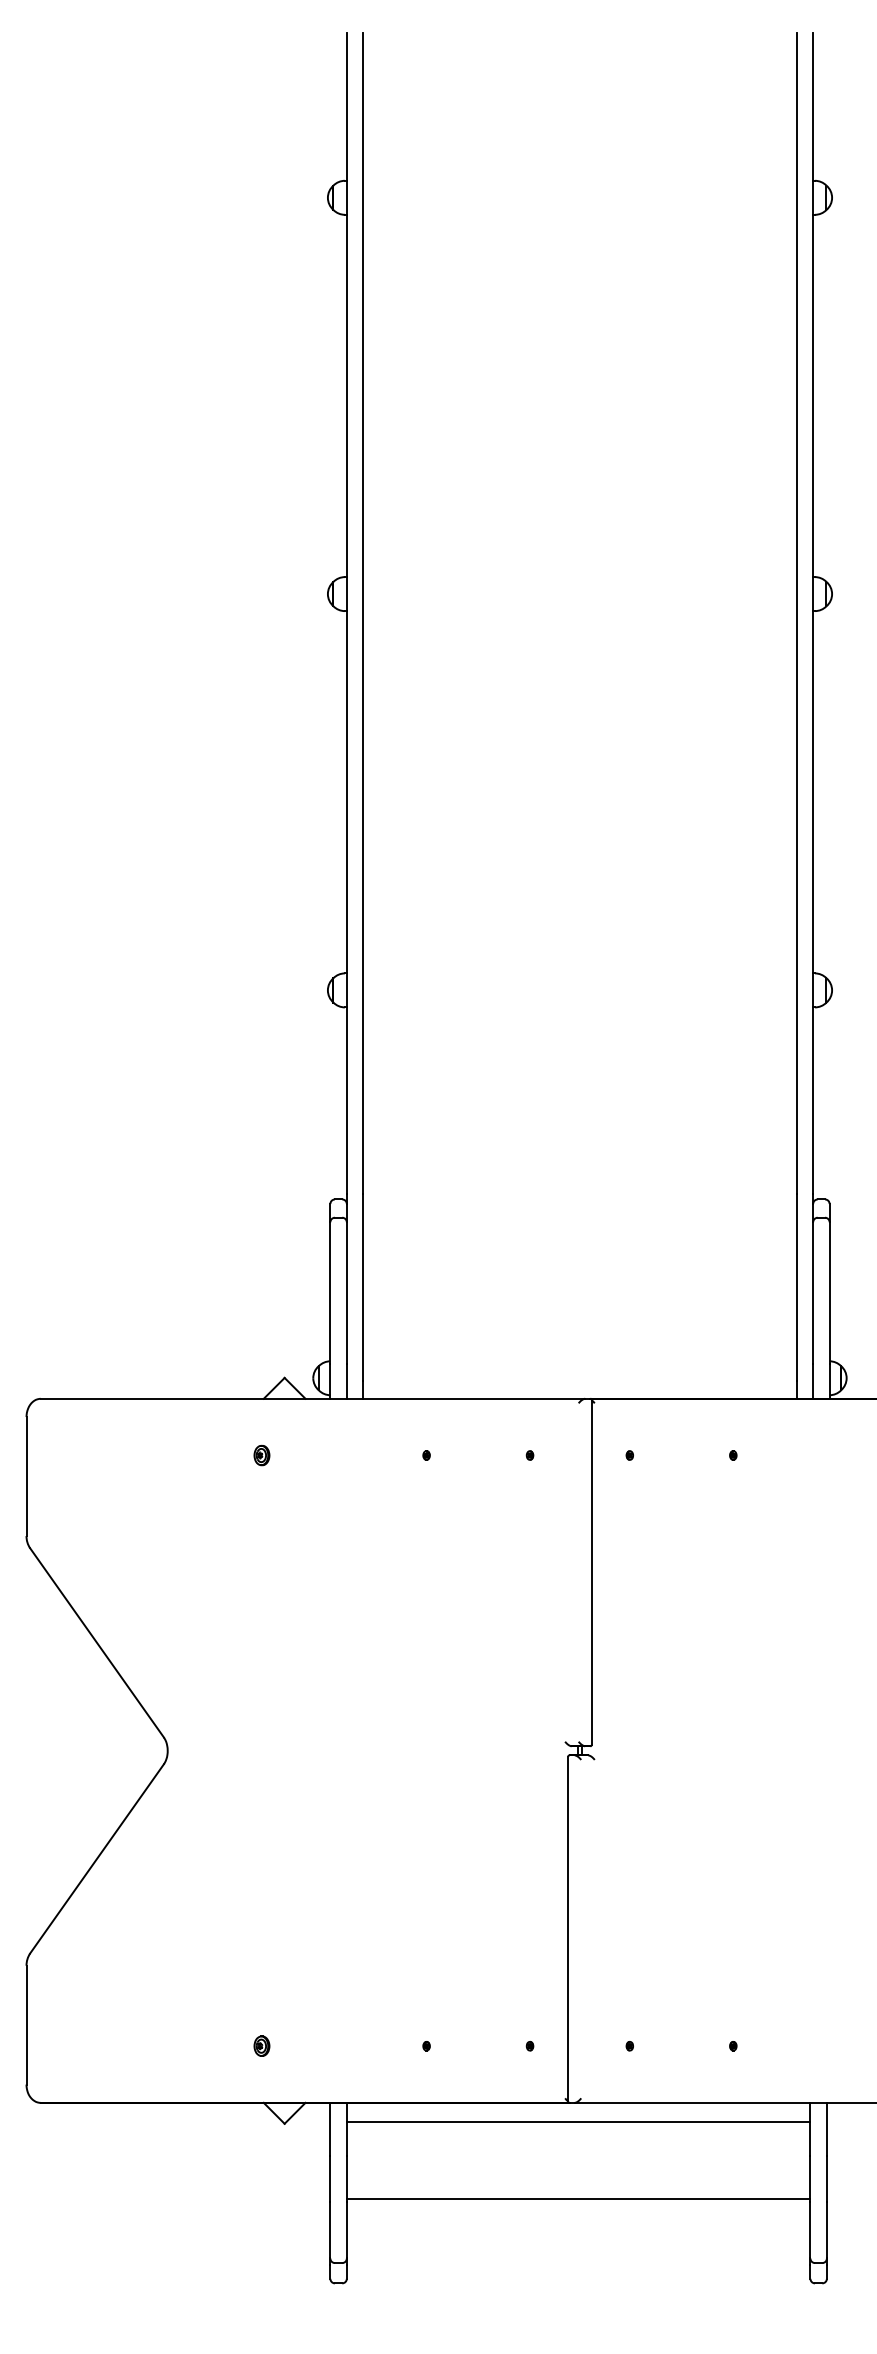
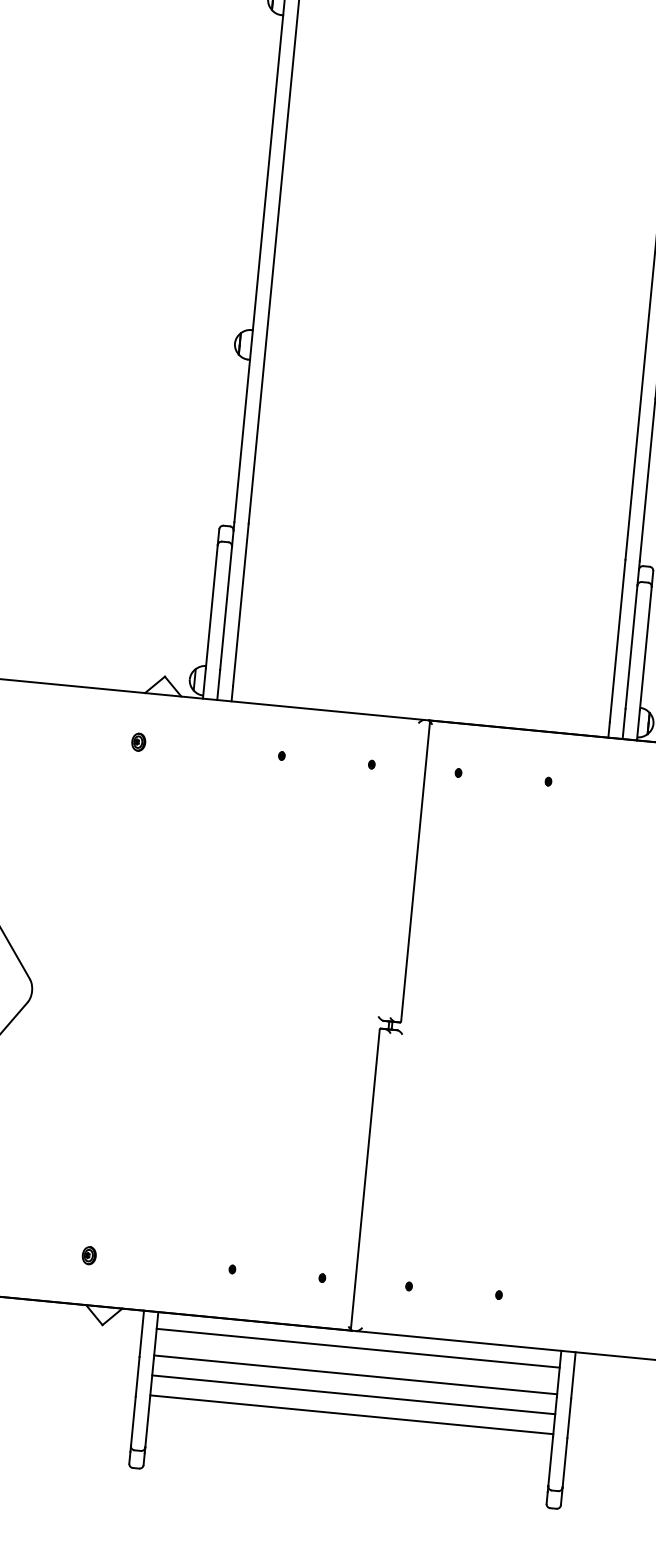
line: (578, 2152) -> (355, 1374), added
line: (578, 2175) -> (353, 1394), added

